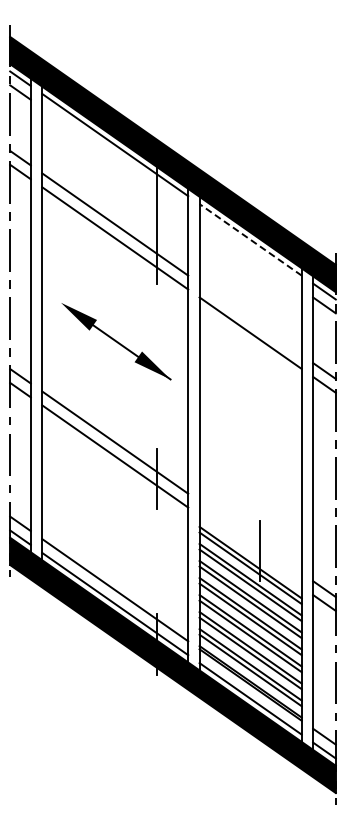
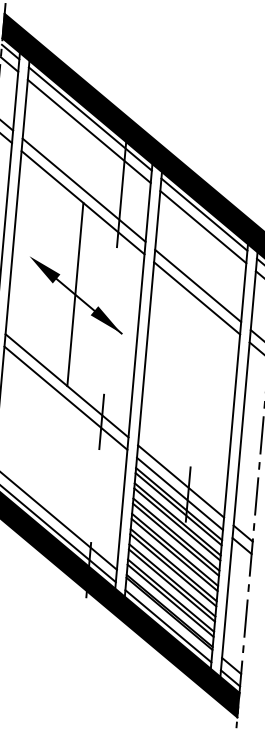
line: (115, 158) -> (89, 131), added
line: (250, 239) -> (204, 214), dashed -> solid
line: (250, 253) -> (203, 226), added
line: (250, 319) -> (198, 286), added
line: (115, 340) -> (75, 294), added
line: (250, 537) -> (180, 481), added
line: (250, 551) -> (179, 494), added

